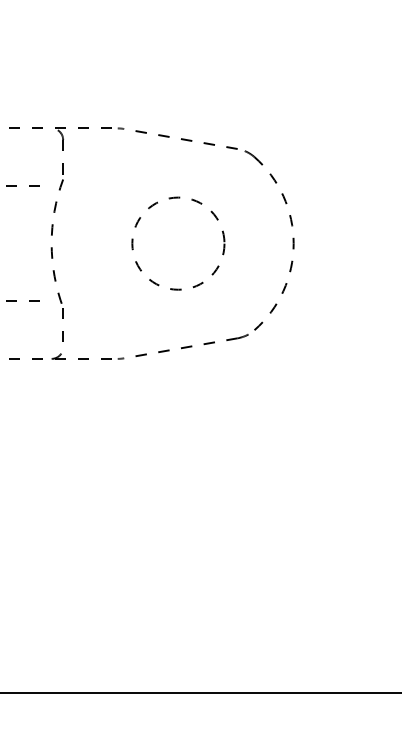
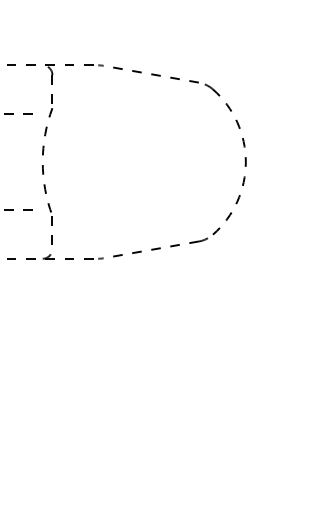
circle: (178, 243) -> (149, 161), removed

